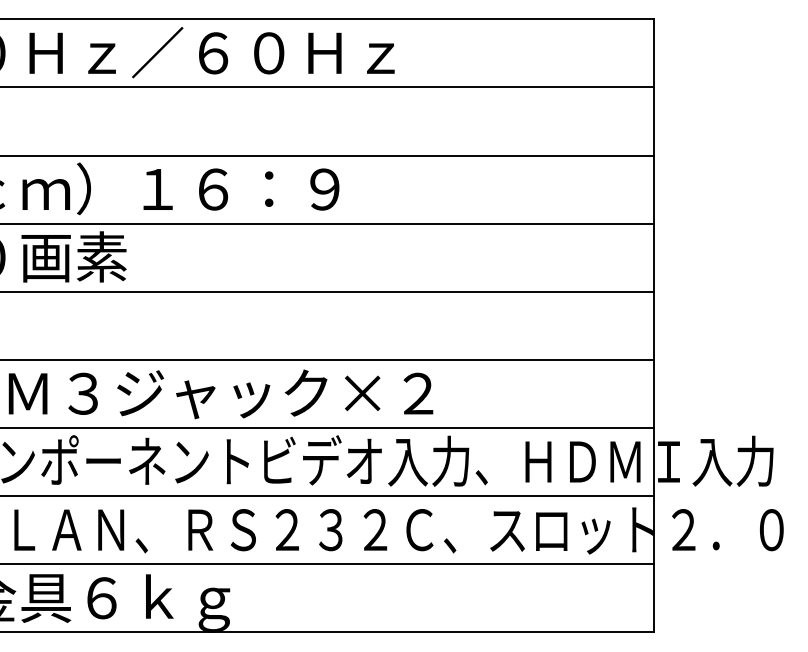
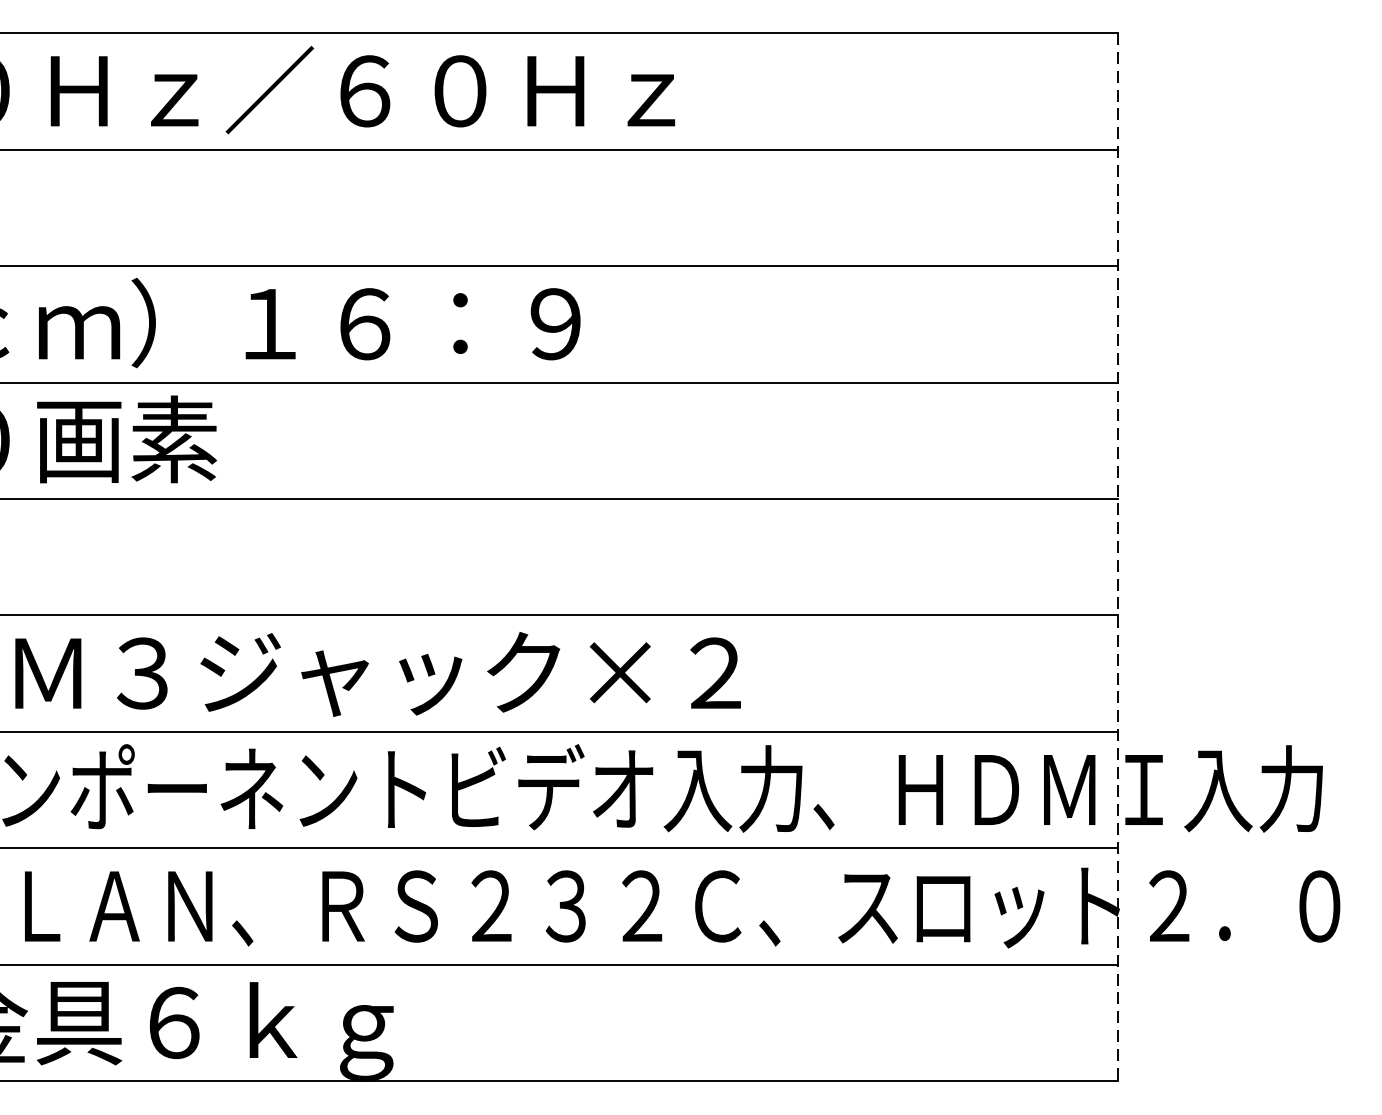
line: (654, 326) -> (1119, 558), solid -> dashed

